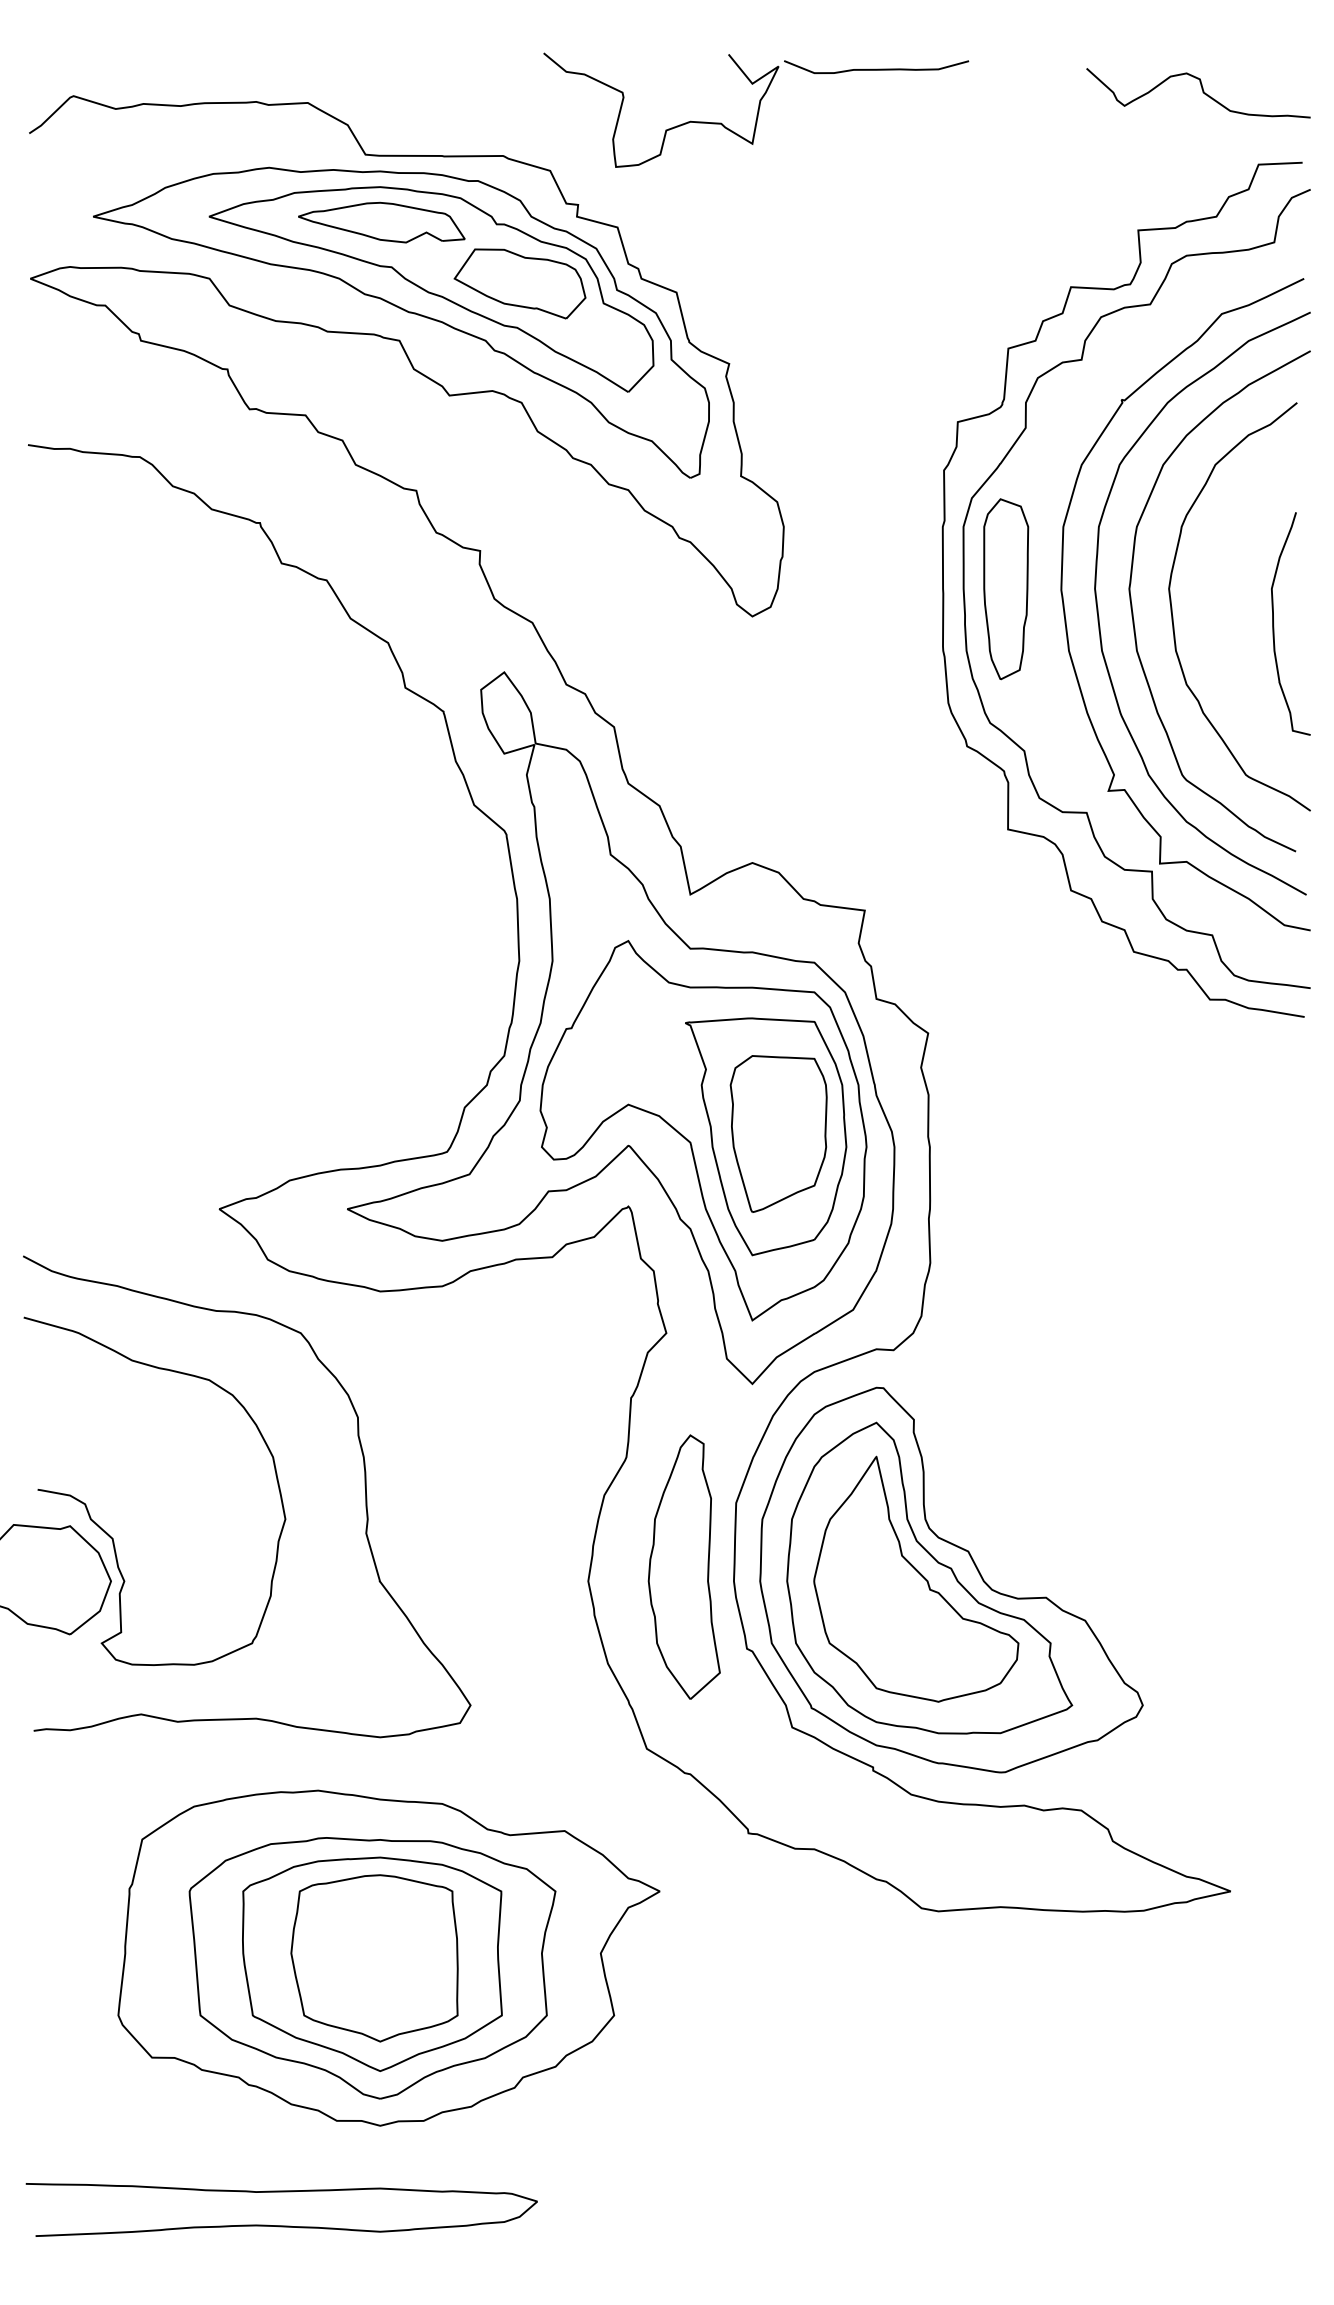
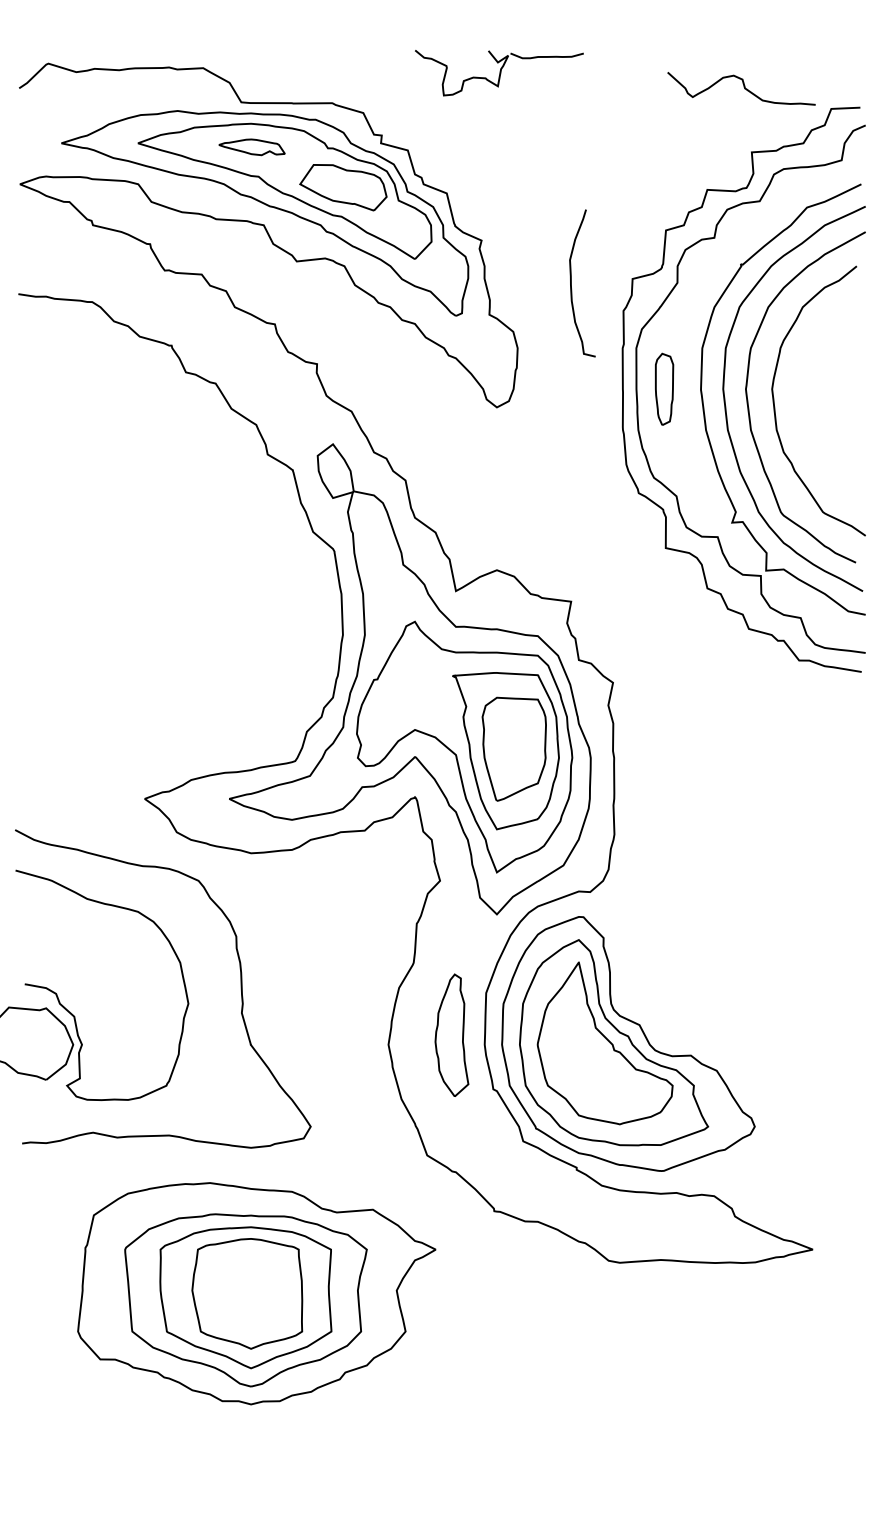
curve: (1201, 91) -> (743, 87), moved
part: (756, 109) -> (499, 72), size x0.6
part: (380, 223) -> (251, 147), size x0.6
part: (1006, 589) -> (664, 389), size x0.6
curve: (1274, 624) -> (571, 283), moved
part: (683, 1567) -> (451, 1035), size x0.7
curve: (280, 2224) -> (185, 1469), removed

